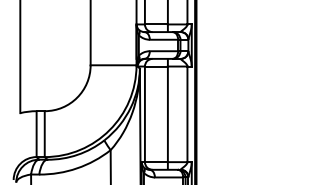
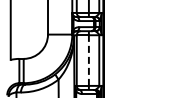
line: (167, 114) -> (88, 60), solid -> dashed

